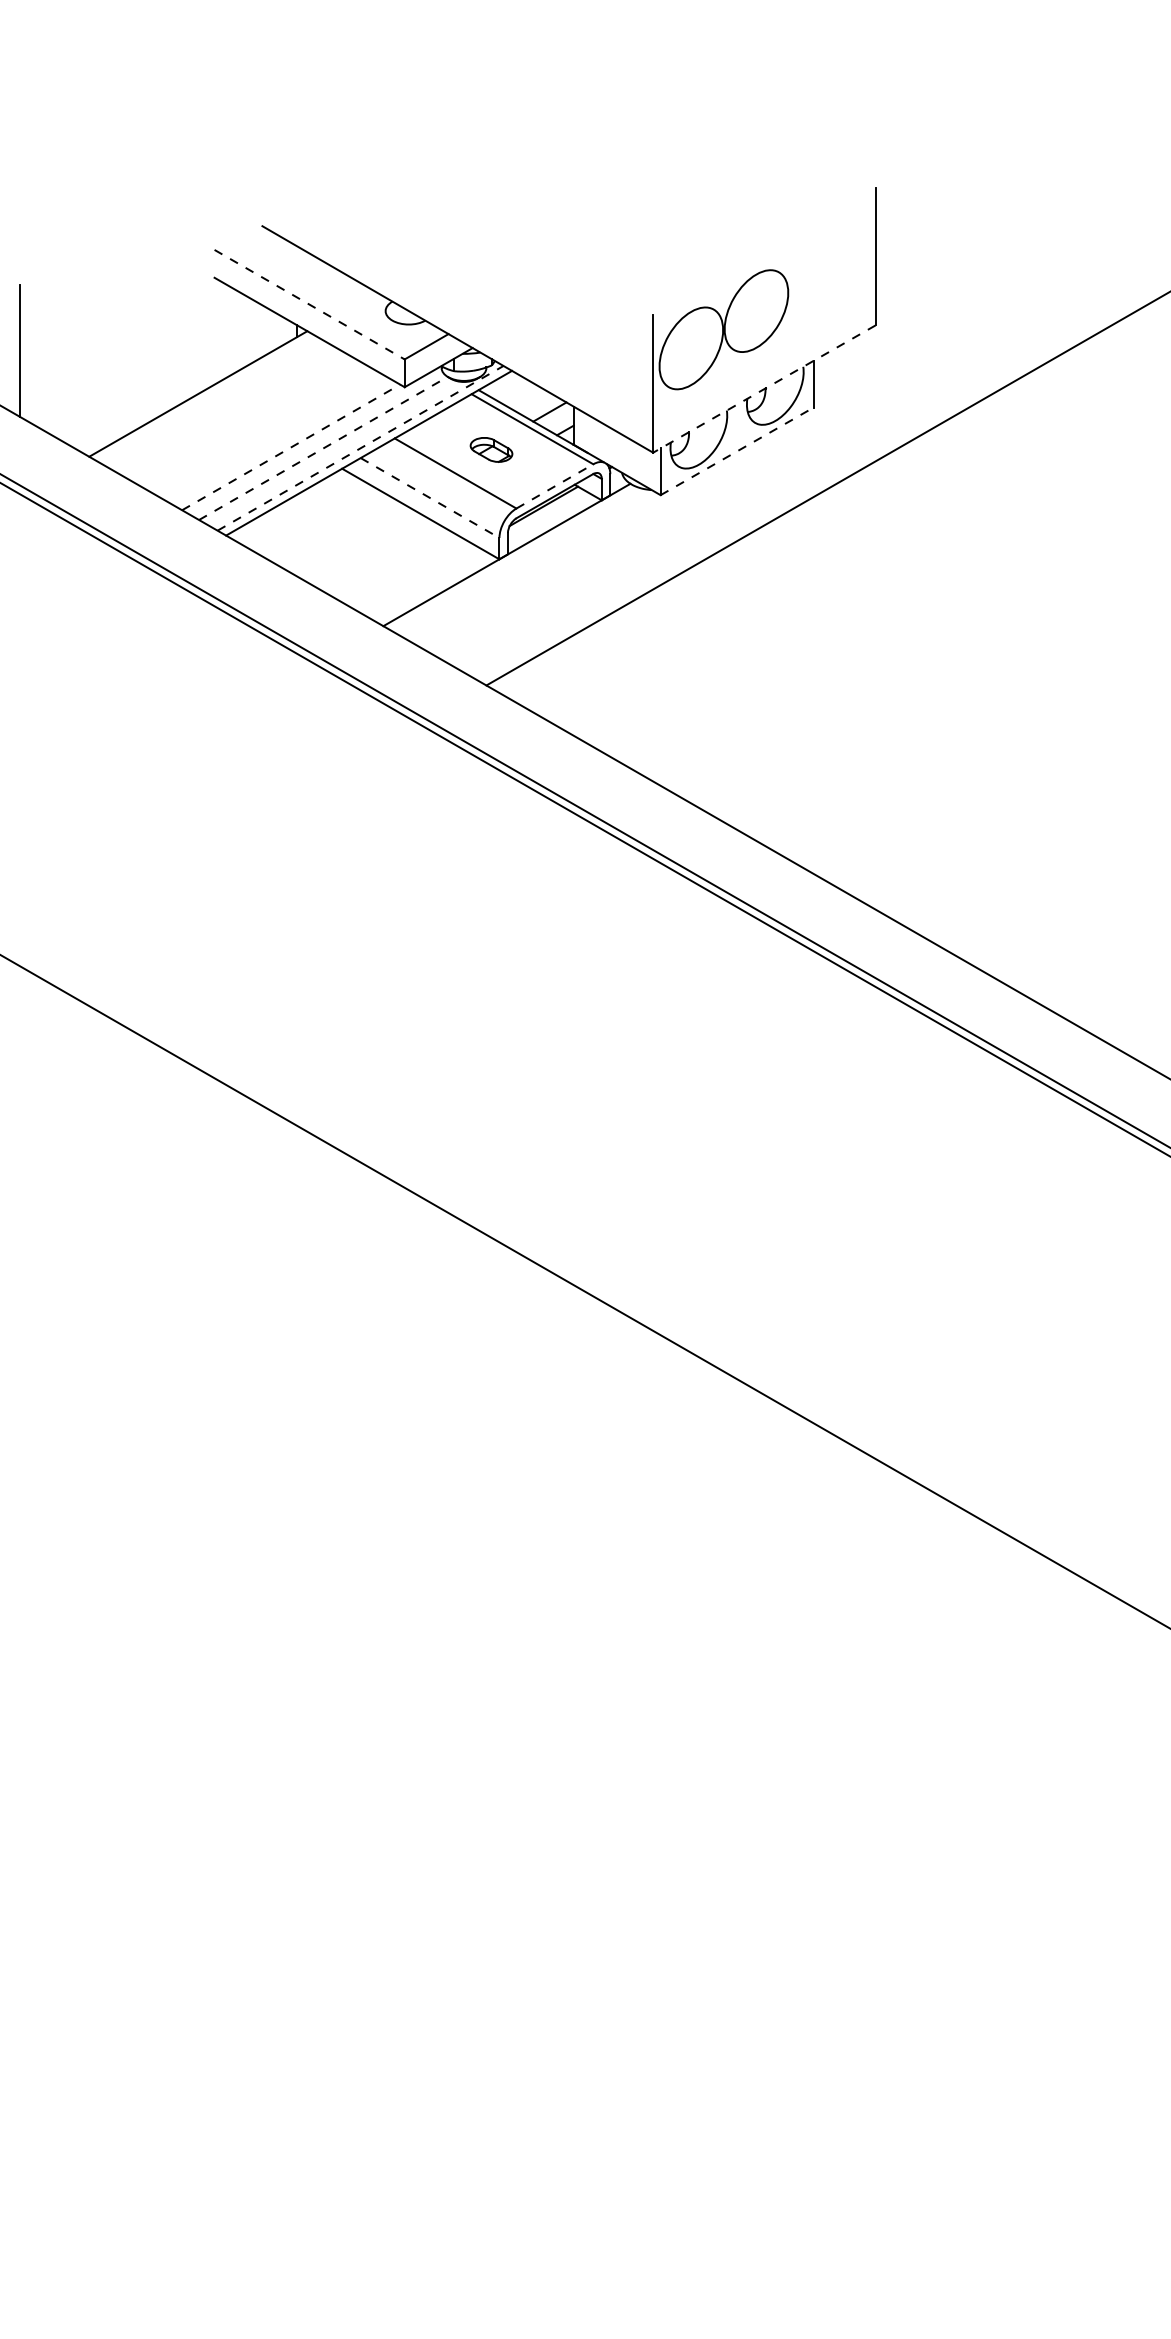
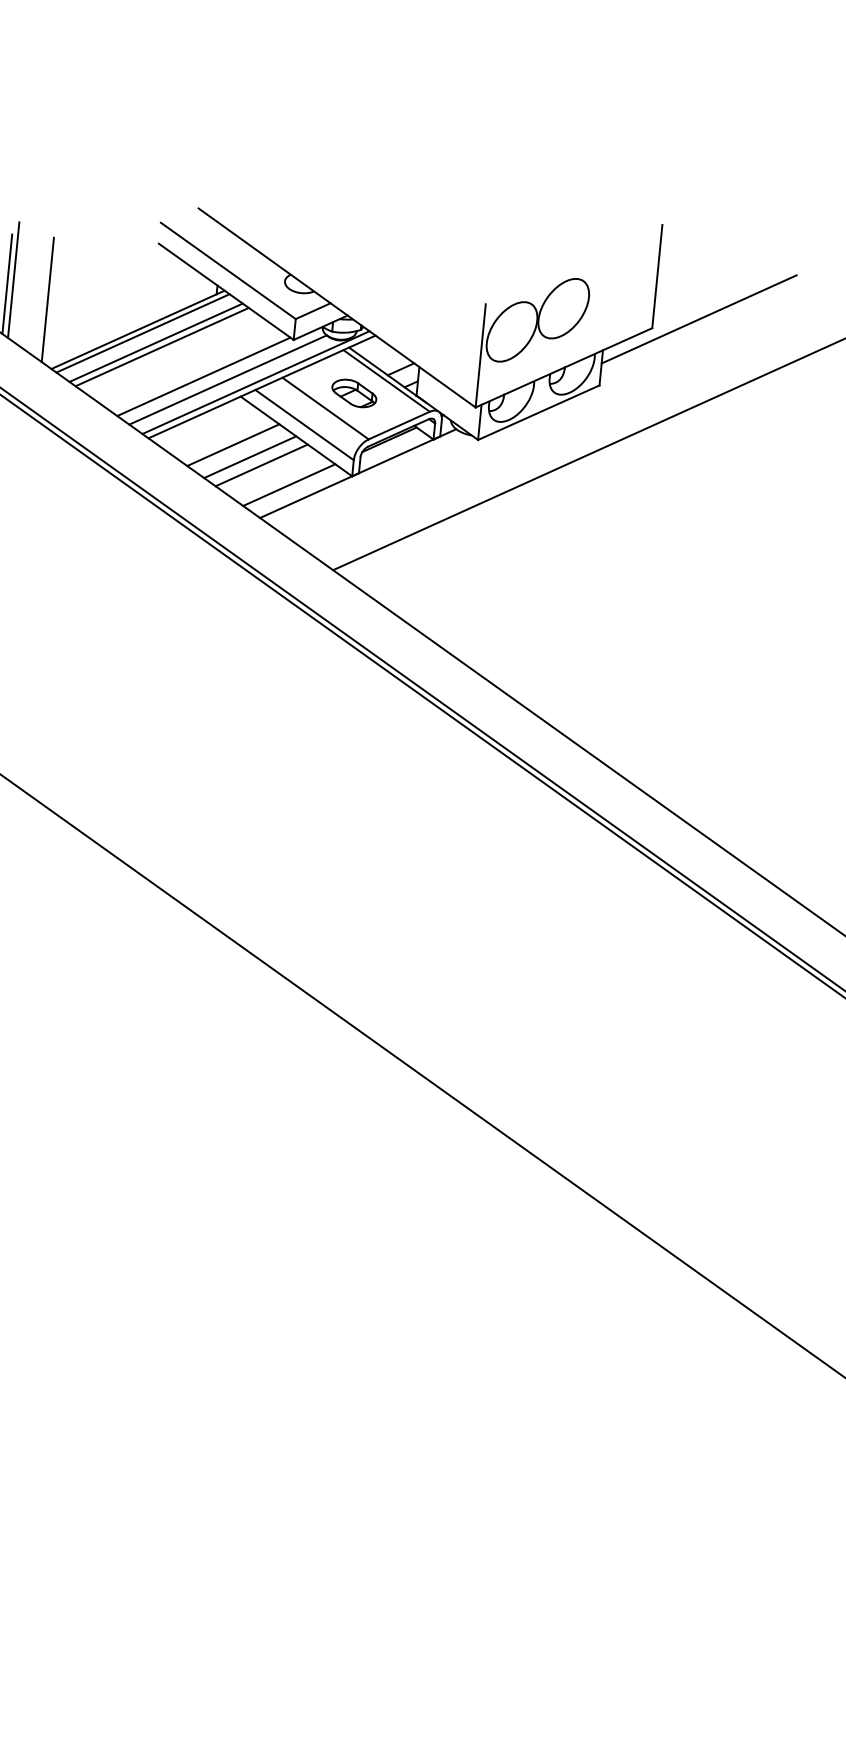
line: (309, 304) -> (228, 270), dashed -> solid
line: (935, 307) -> (698, 319), added
line: (28, 344) -> (14, 280), added
line: (75, 365) -> (47, 299), added
line: (763, 389) -> (563, 368), dashed -> solid
line: (205, 397) -> (143, 333), added
line: (223, 408) -> (155, 342), added
line: (232, 413) -> (162, 347), added
line: (291, 447) -> (204, 376), dashed -> solid
line: (323, 448) -> (228, 380), dashed -> solid
line: (360, 448) -> (255, 382), dashed -> solid
part: (491, 449) -> (354, 393), size x1.43
line: (737, 451) -> (539, 412), dashed -> solid
line: (555, 486) -> (399, 425), dashed -> solid
line: (430, 498) -> (304, 425), dashed -> solid
line: (338, 533) -> (233, 445), added
line: (362, 546) -> (250, 456), added
line: (378, 556) -> (261, 465), added
line: (417, 578) -> (289, 484), added

